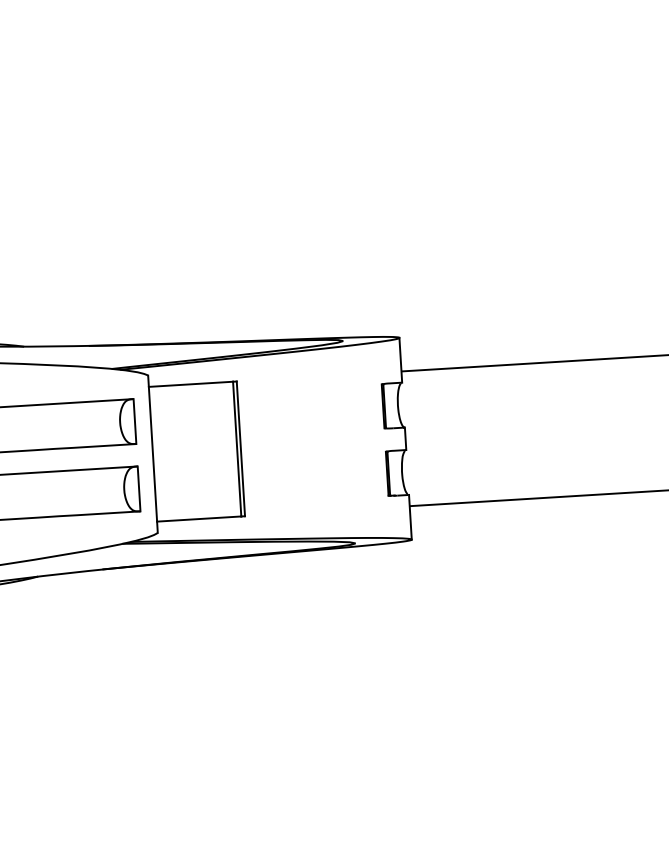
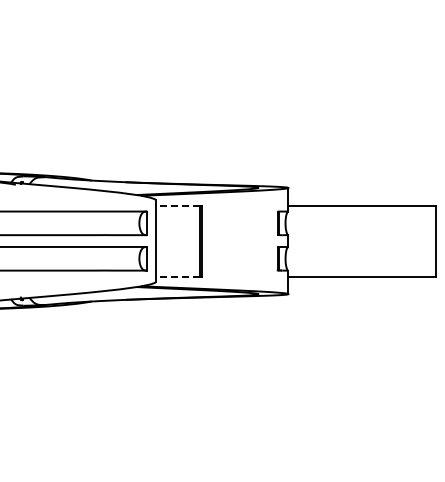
line: (190, 384) -> (177, 205), solid -> dashed
line: (198, 519) -> (177, 276), solid -> dashed

